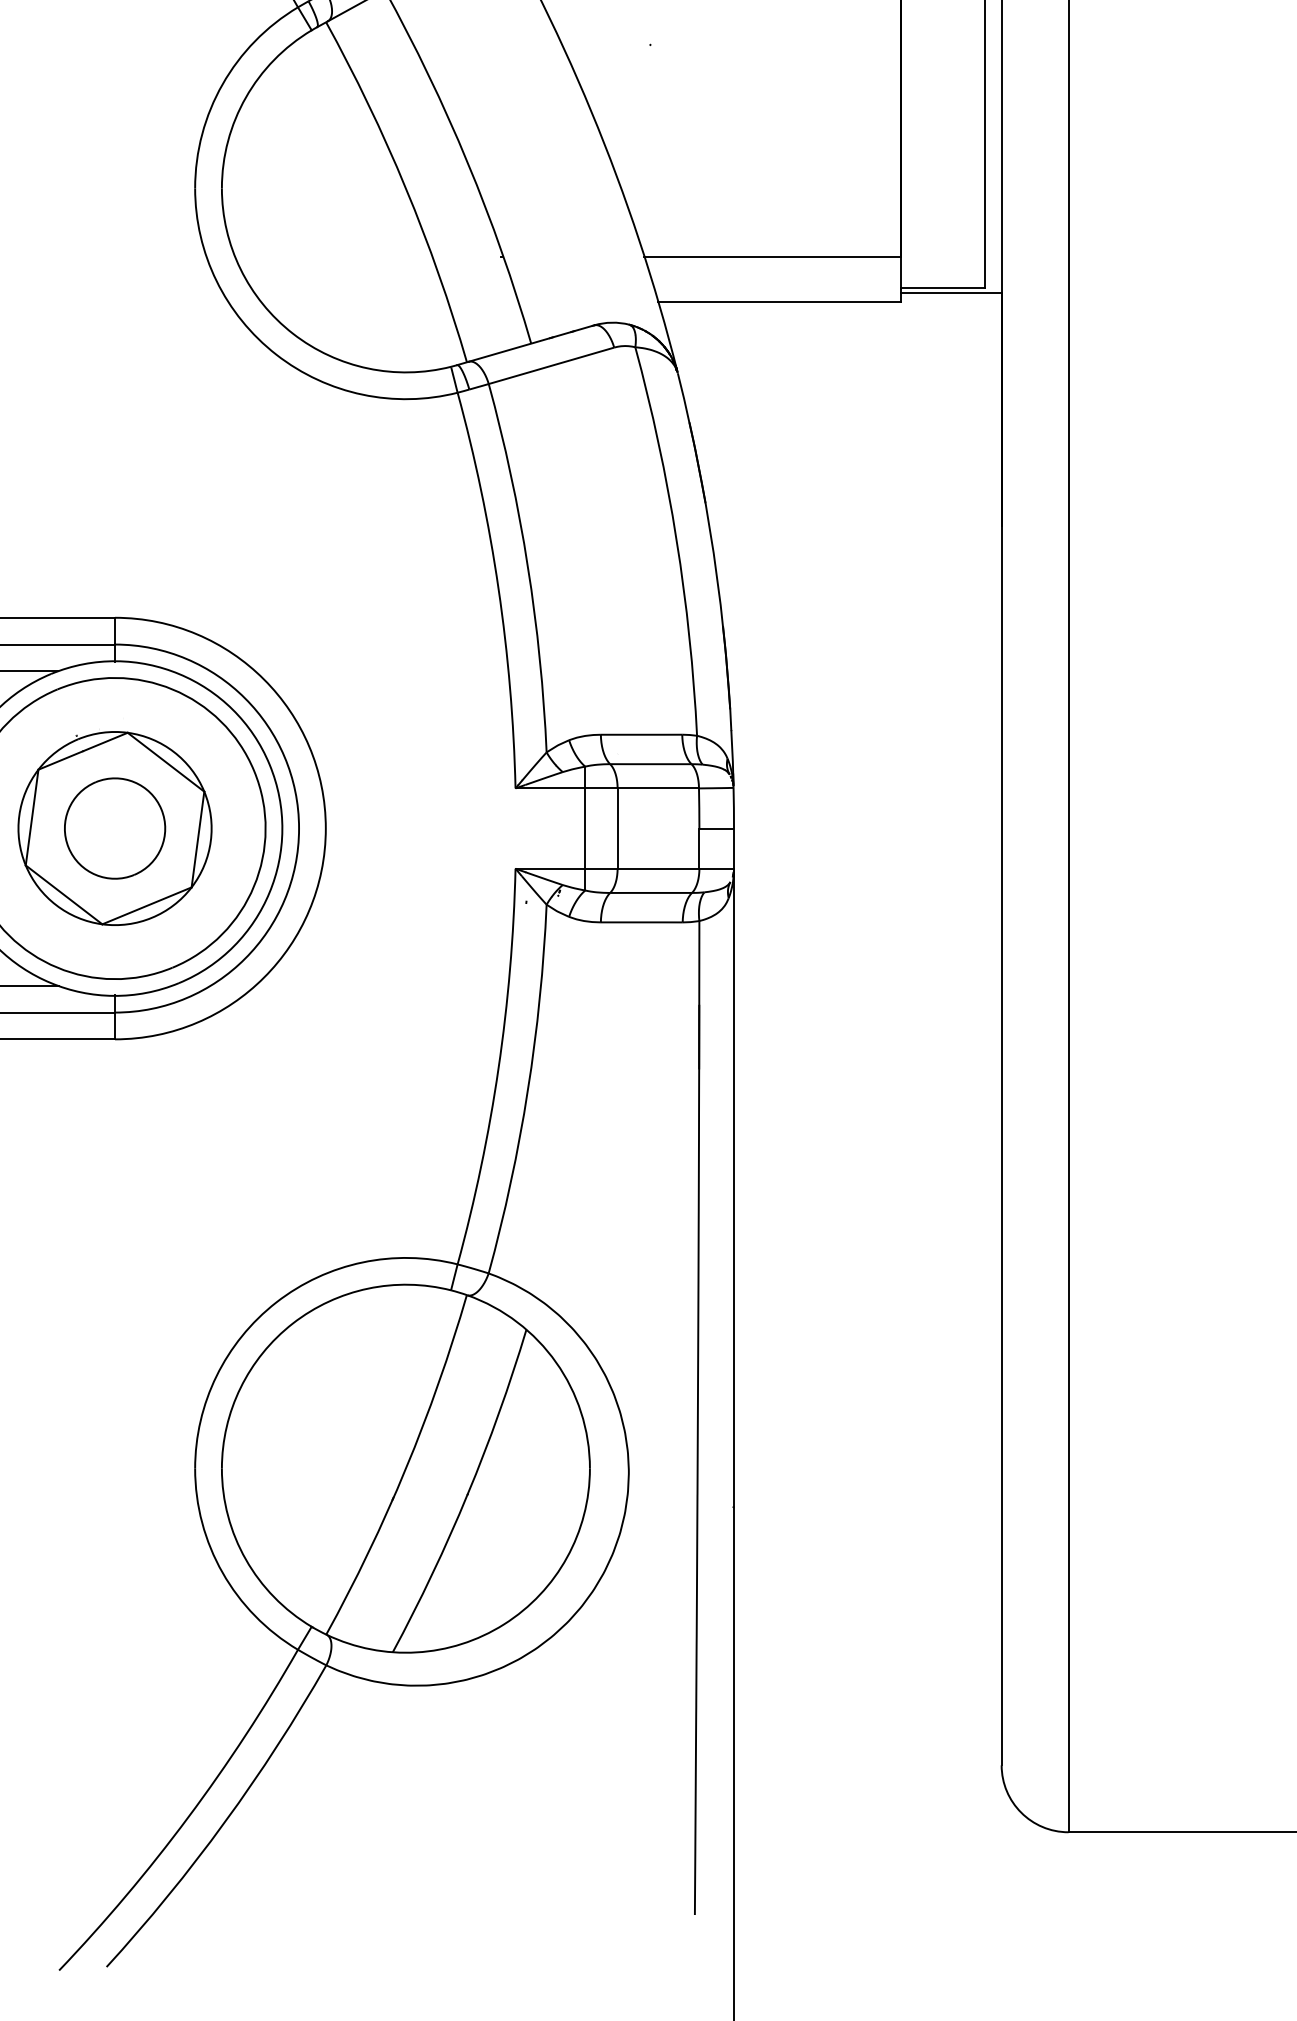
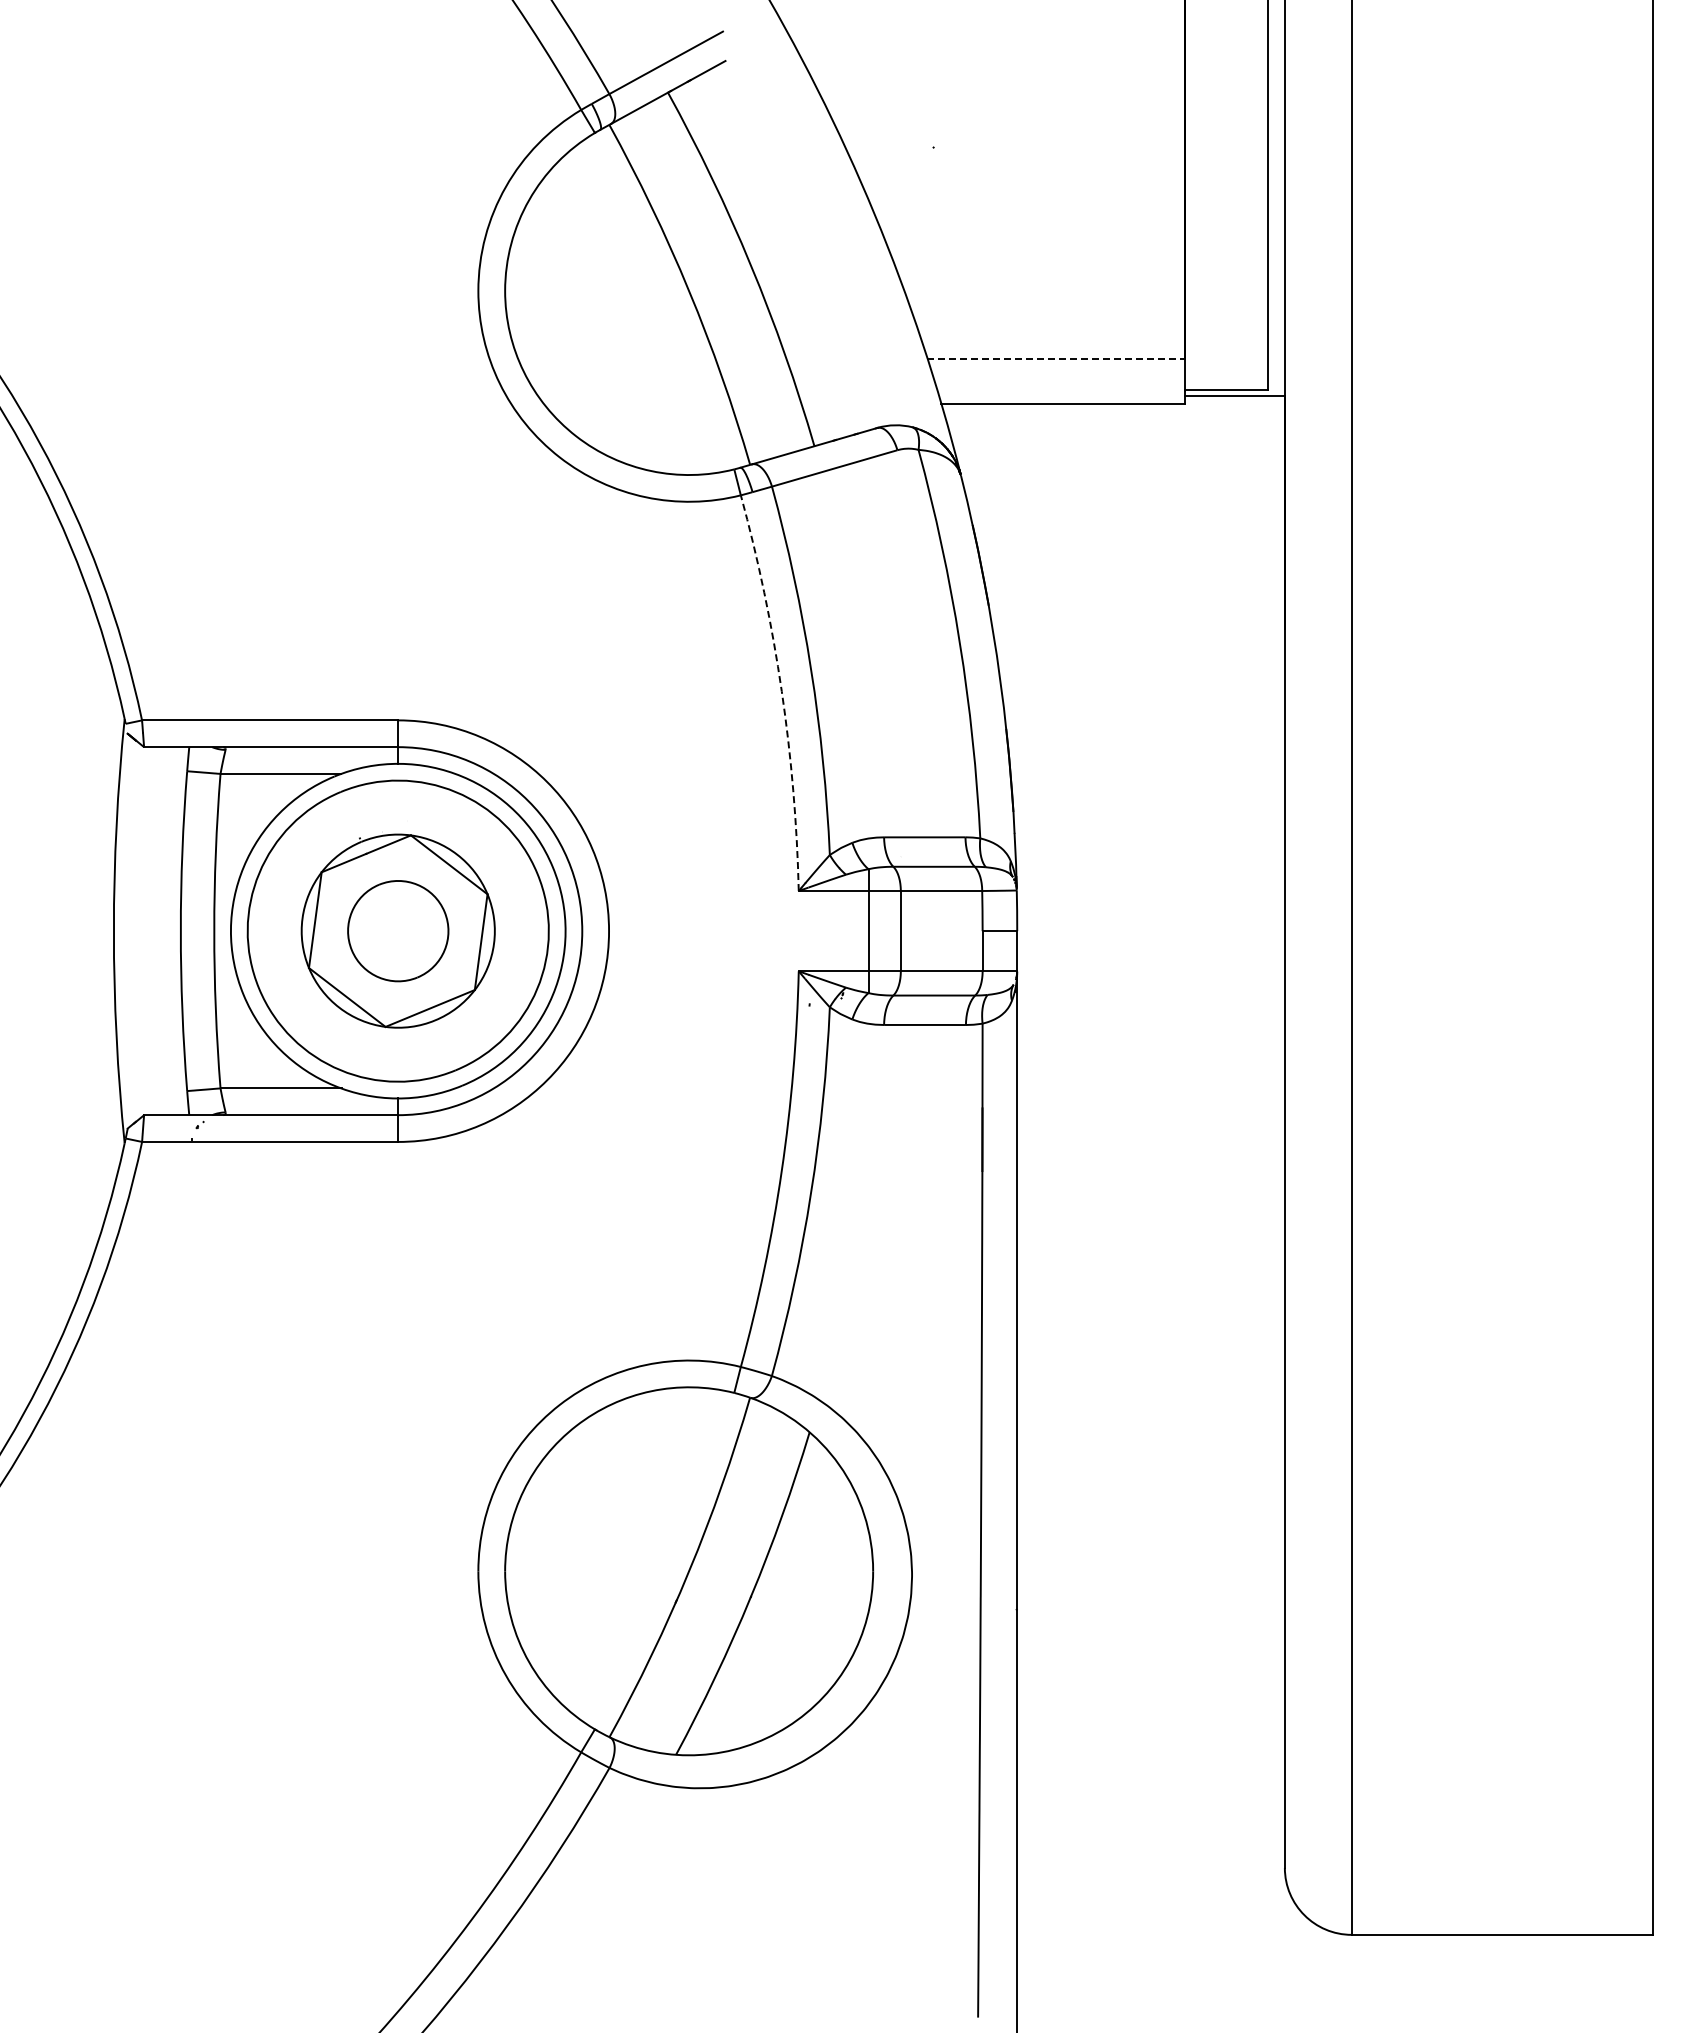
line: (772, 256) -> (1055, 359), solid -> dashed
arc: (498, 588) -> (781, 691), solid -> dashed

